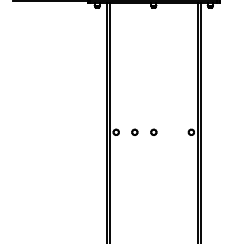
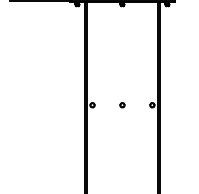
part: (134, 131) -> (107, 104), removed

